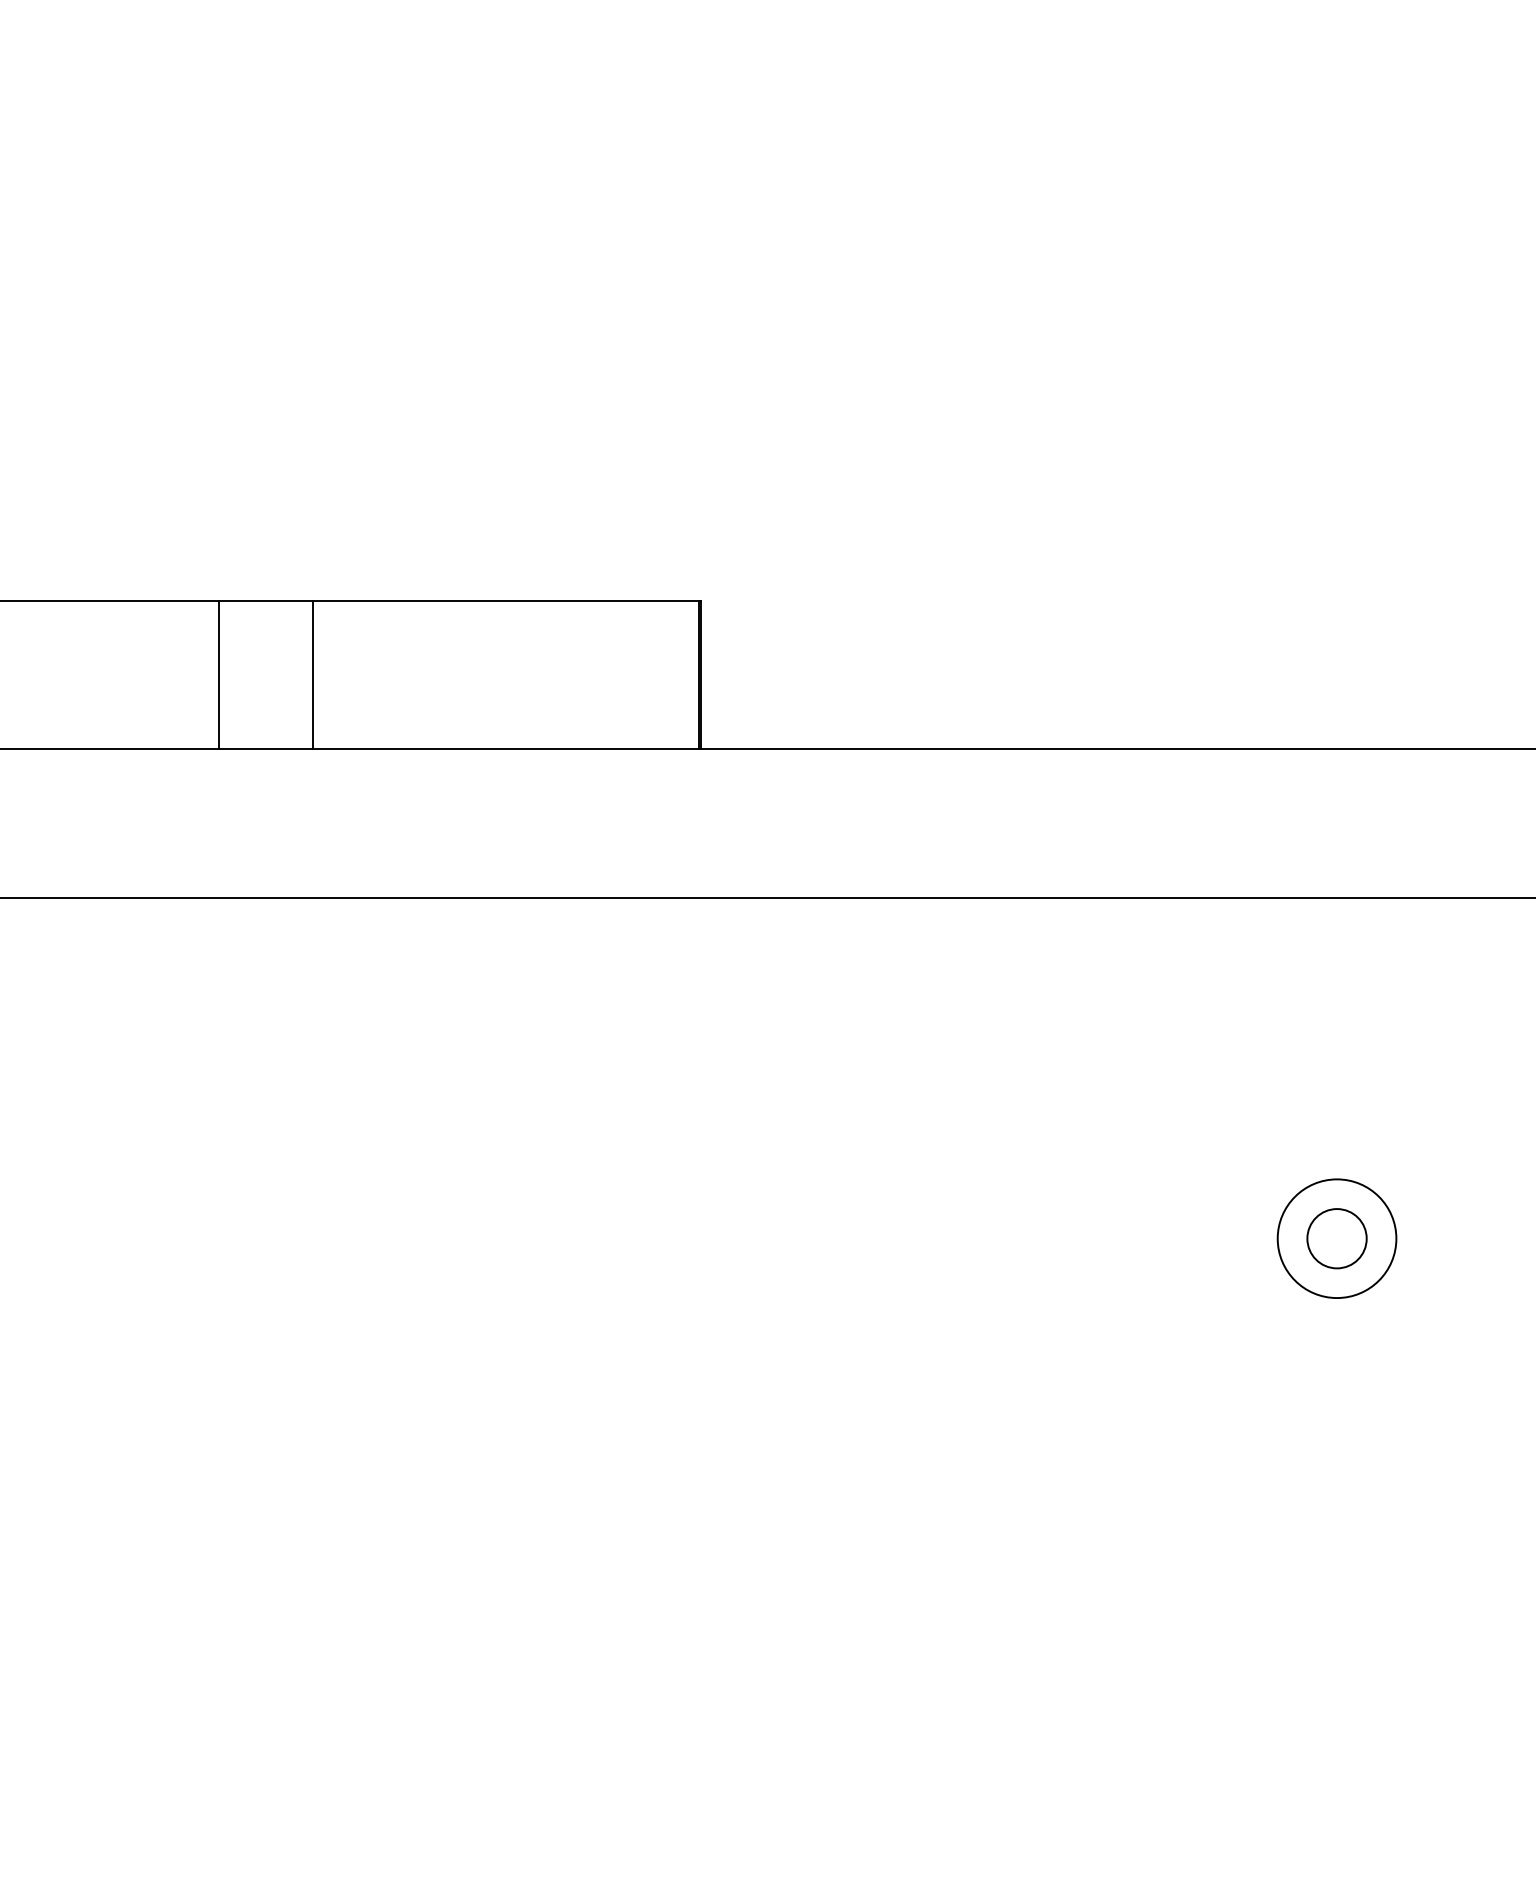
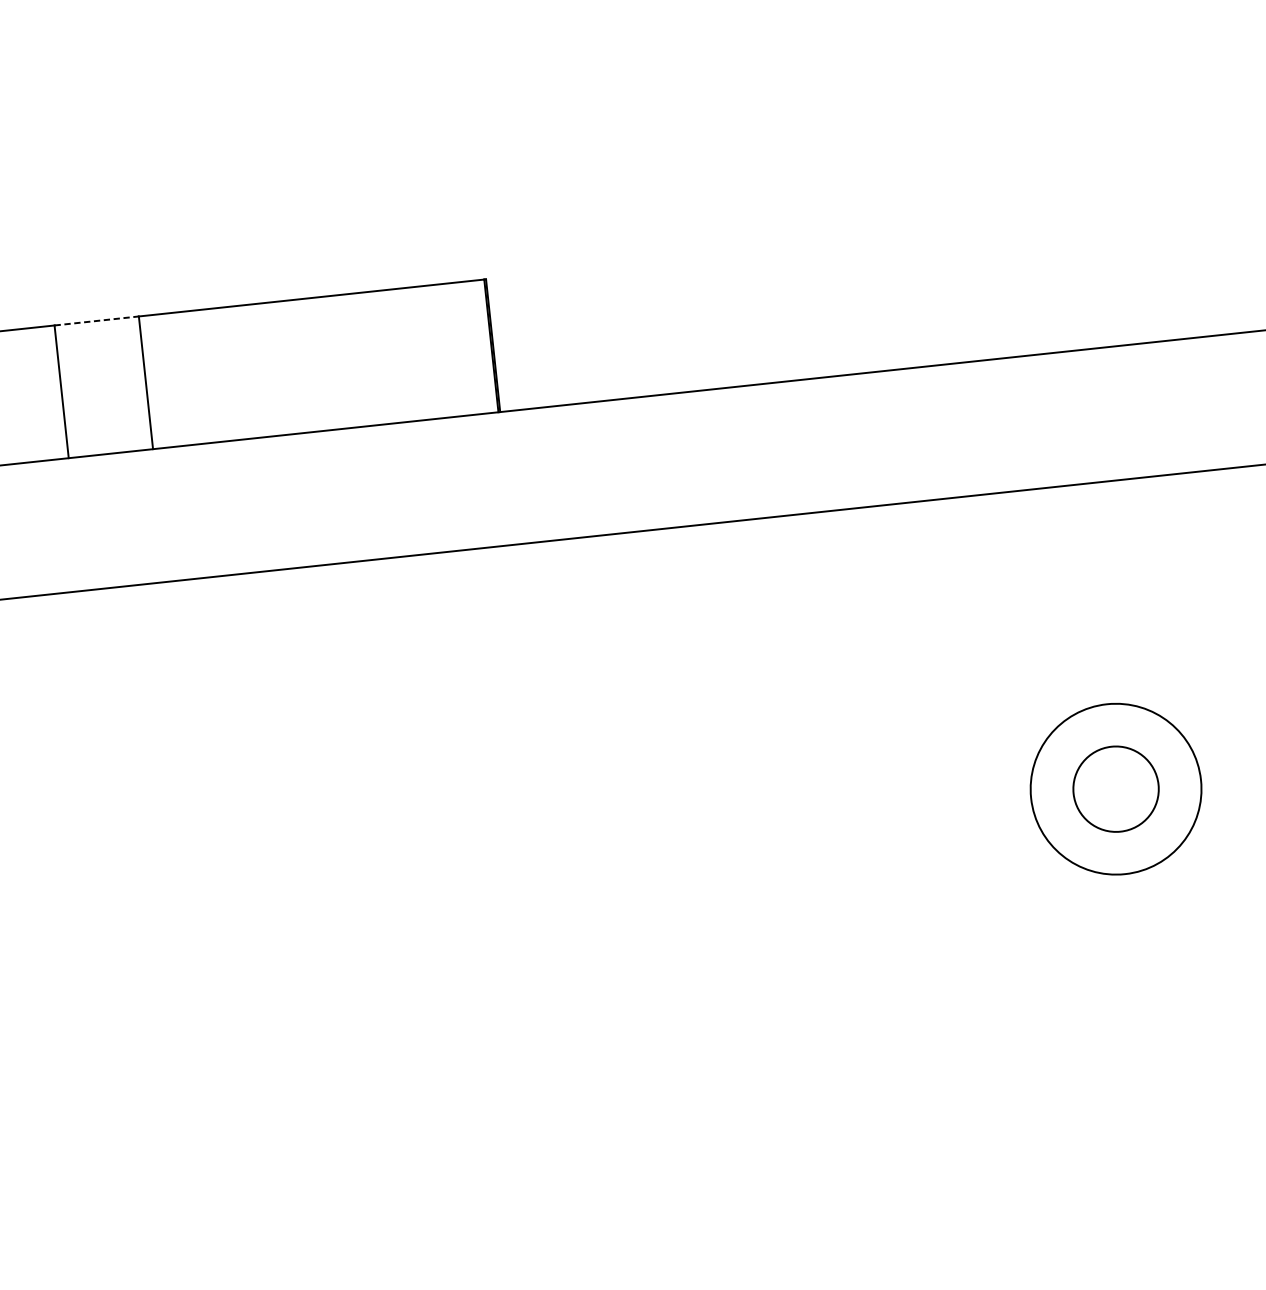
line: (266, 600) -> (97, 320), solid -> dashed
circle: (1336, 1238) -> (1115, 789), size x1.6
circle: (1336, 1238) -> (1115, 789), size x1.6

